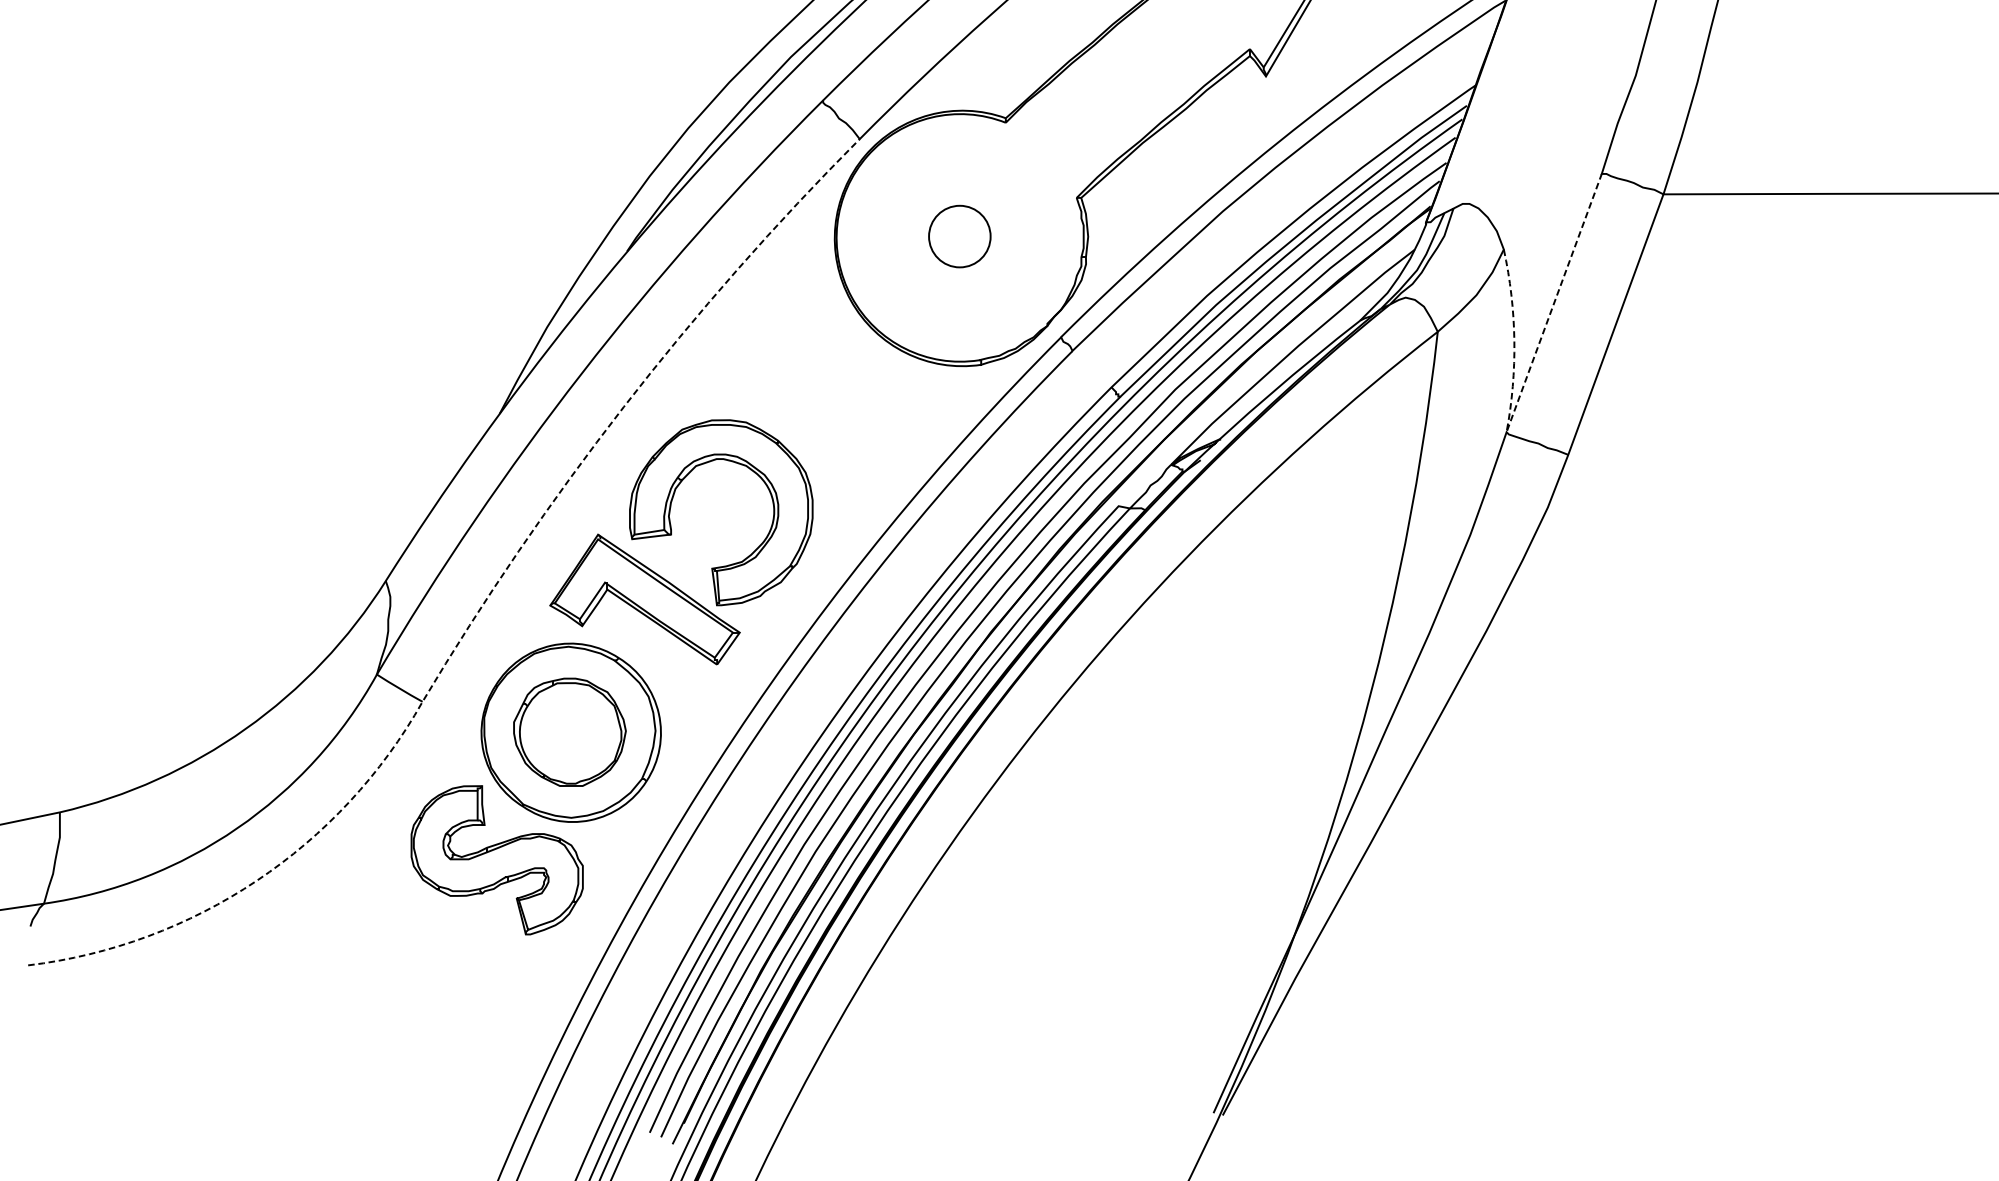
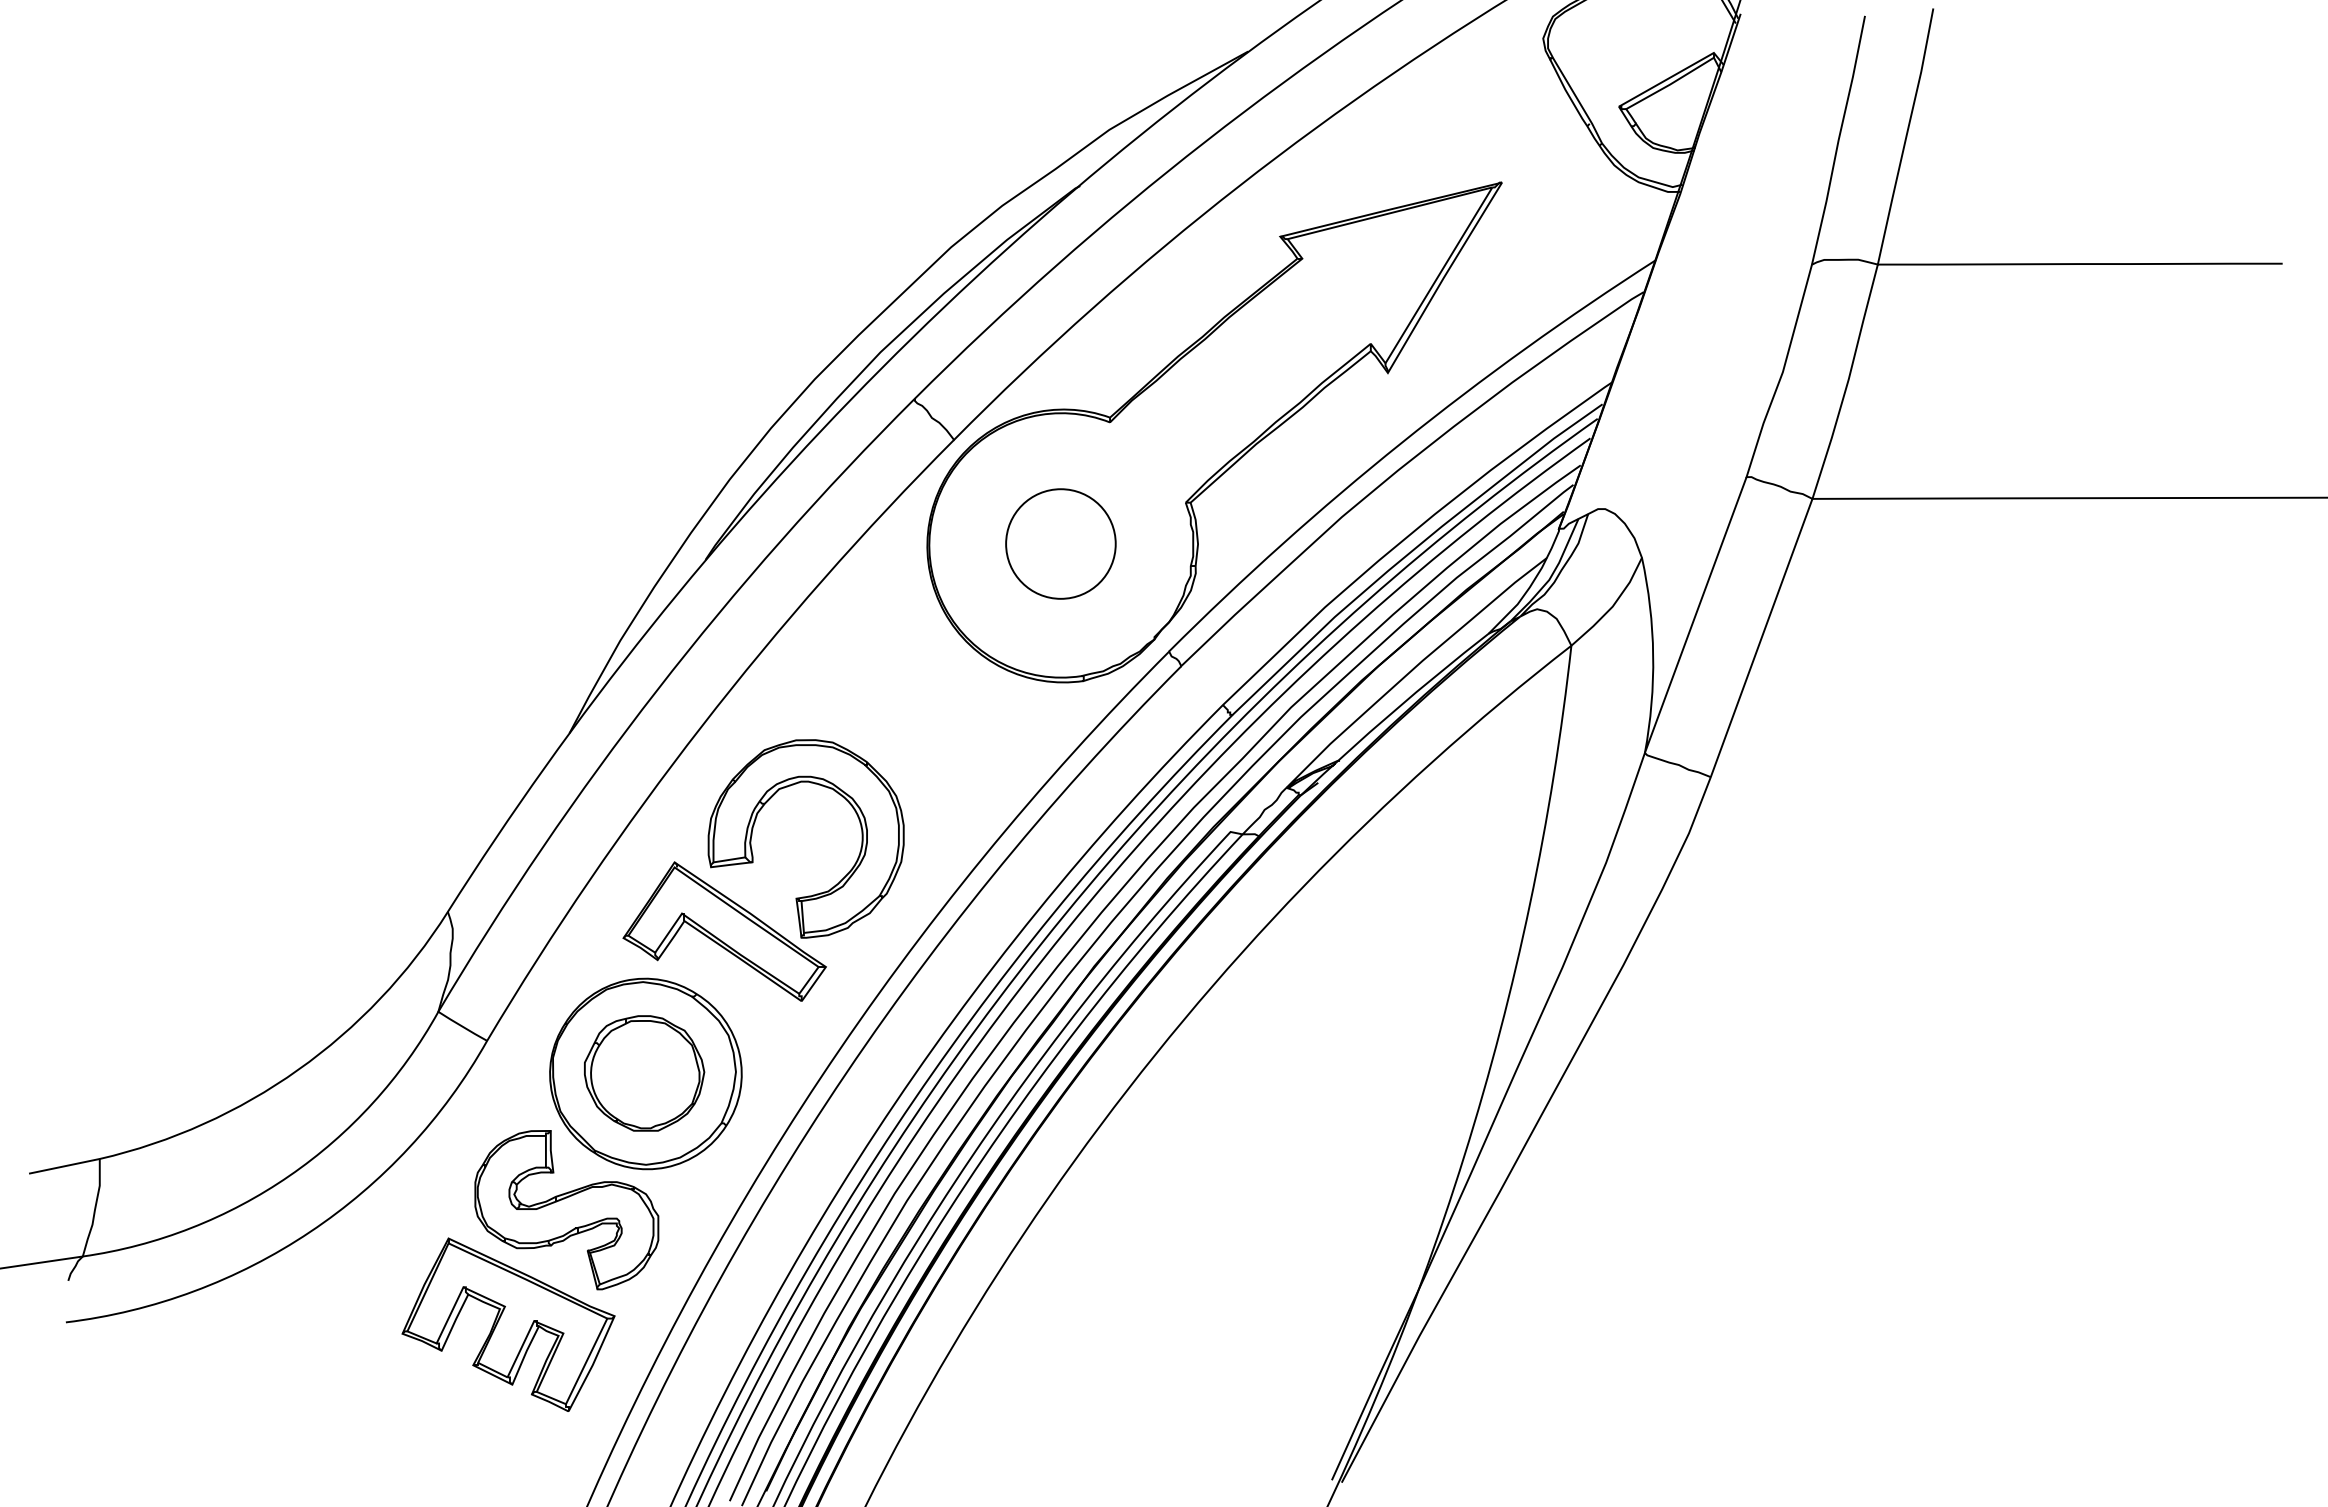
circle: (959, 236) -> (1060, 543), size x1.67
line: (1518, 401) -> (1657, 720), dashed -> solid
line: (472, 620) -> (540, 954), dashed -> solid
part: (442, 967) -> (508, 1324), added

